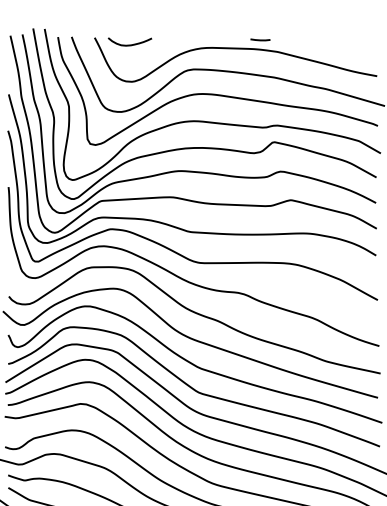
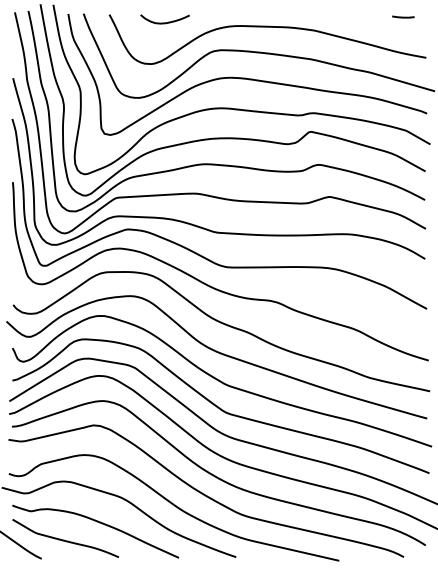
line: (260, 39) -> (403, 16), moved
curve: (129, 44) -> (164, 22), moved

